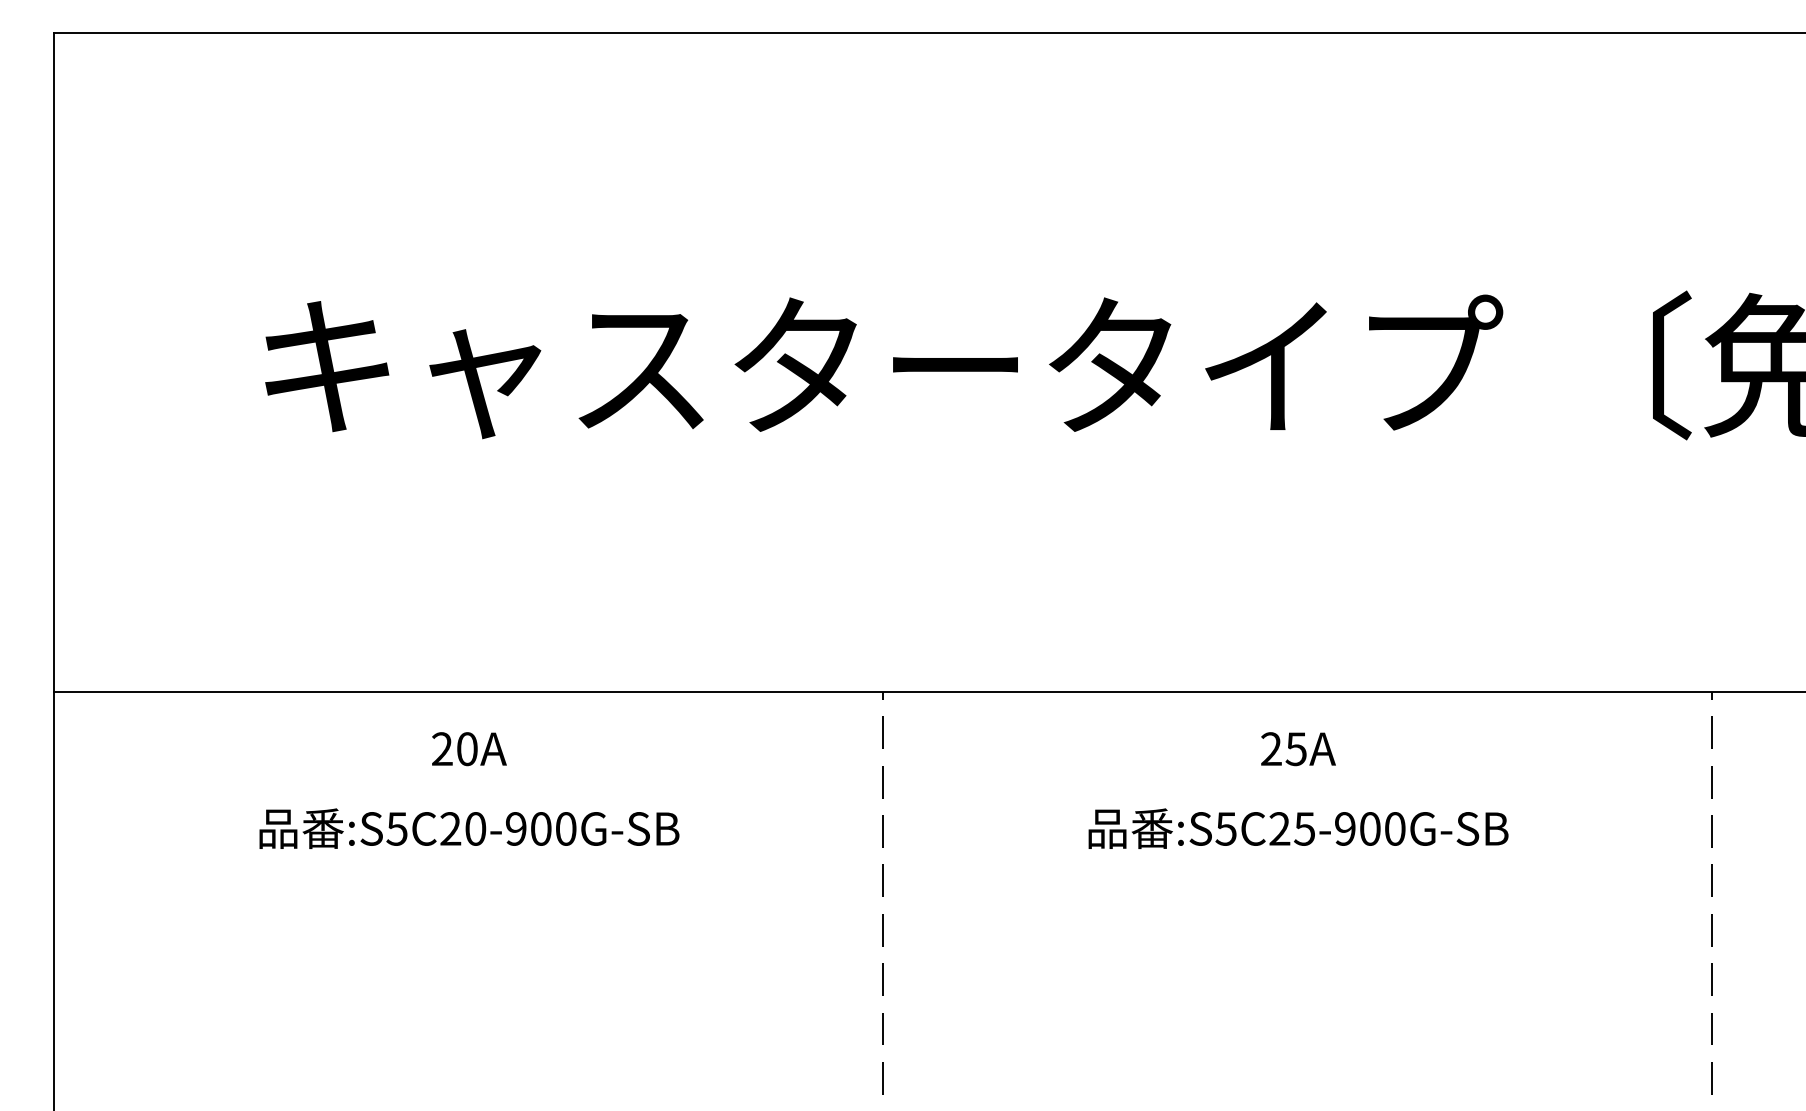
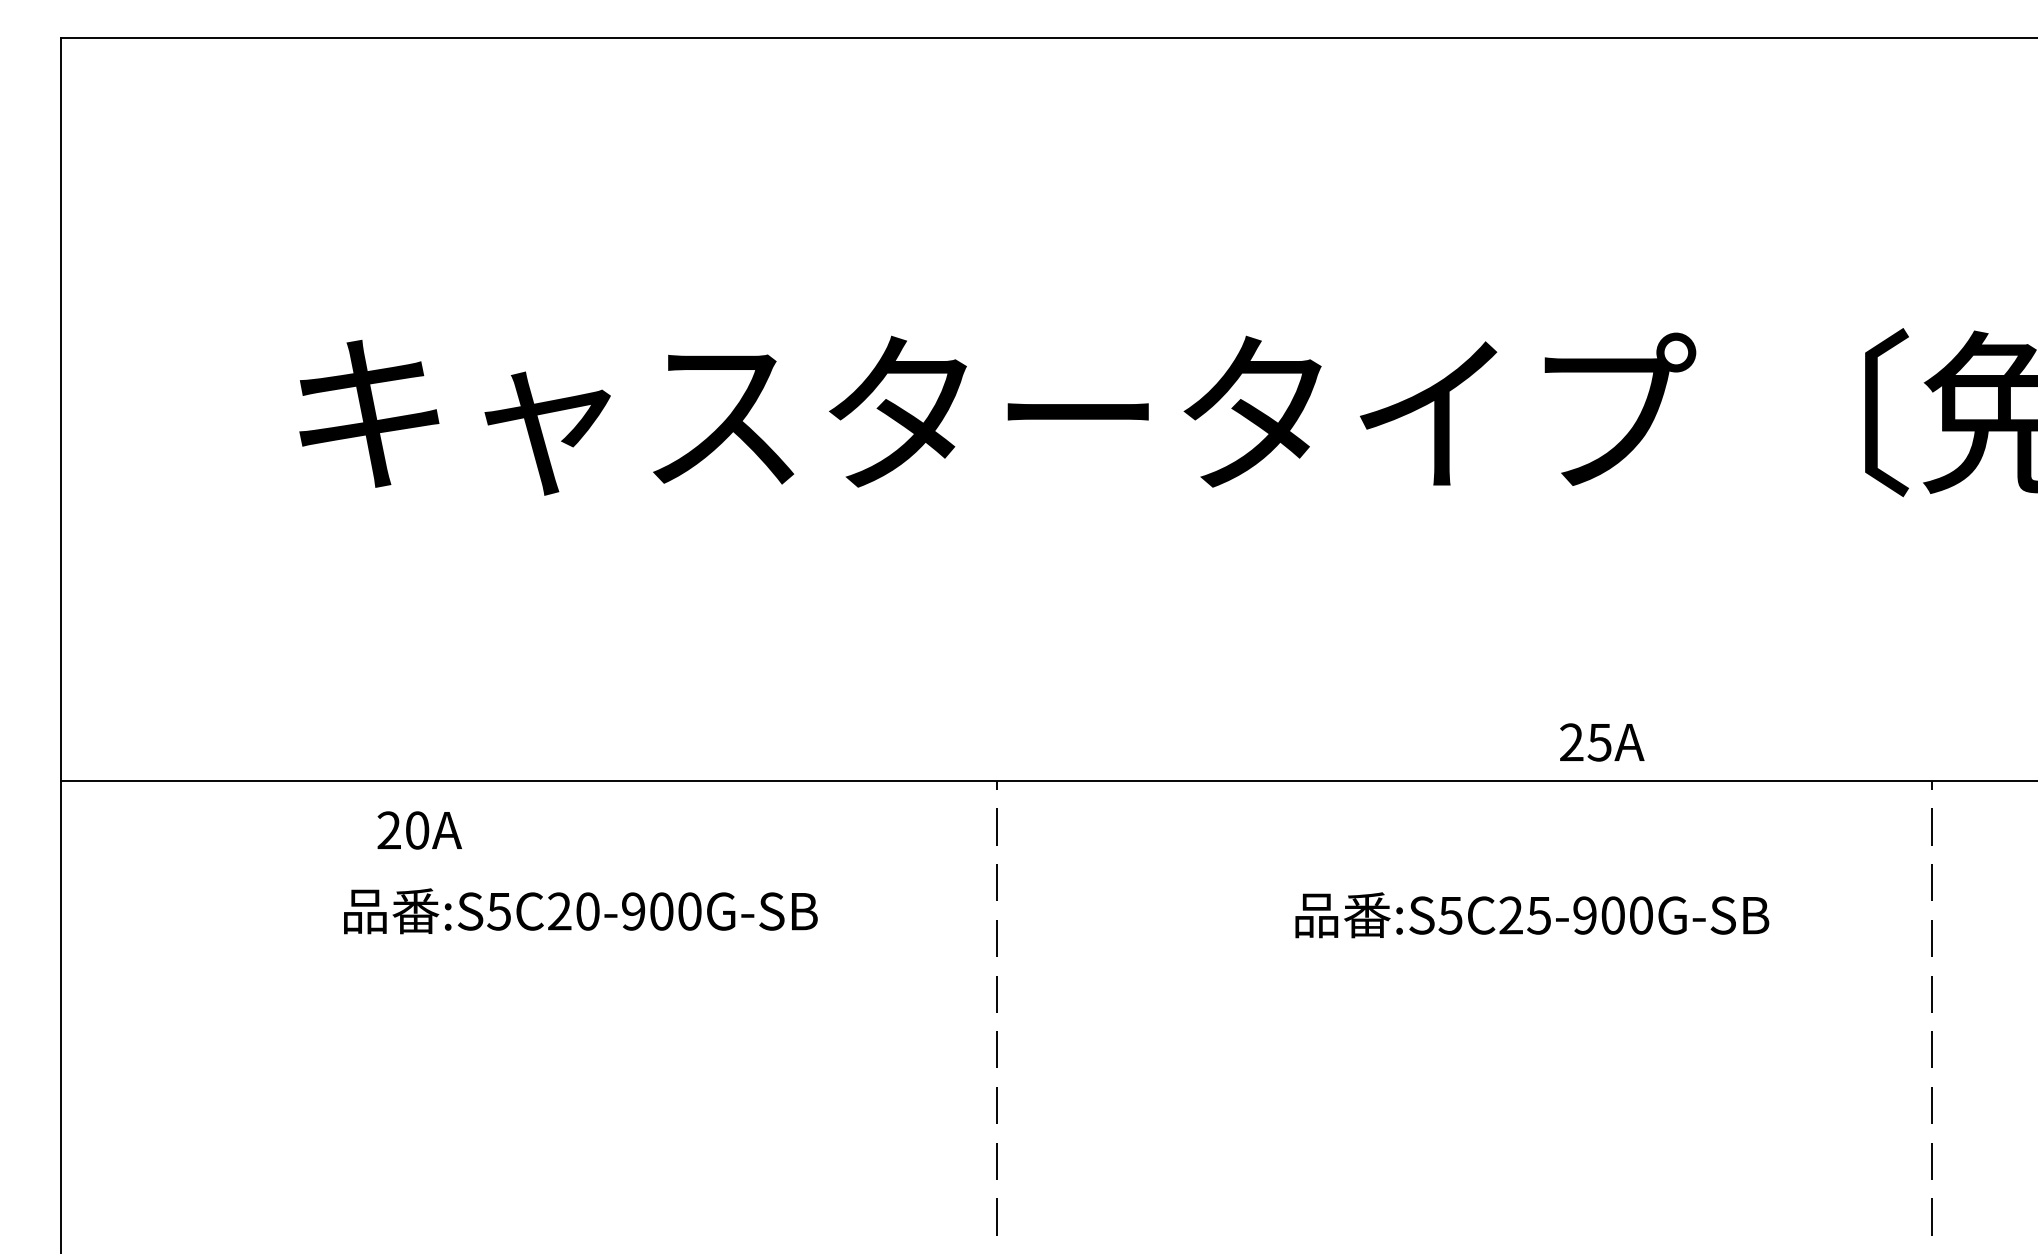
text: (469, 749) -> (419, 830), moved
text: (1298, 749) -> (1602, 742), moved
text: (469, 828) -> (580, 911), moved
text: (1298, 828) -> (1532, 915), moved

